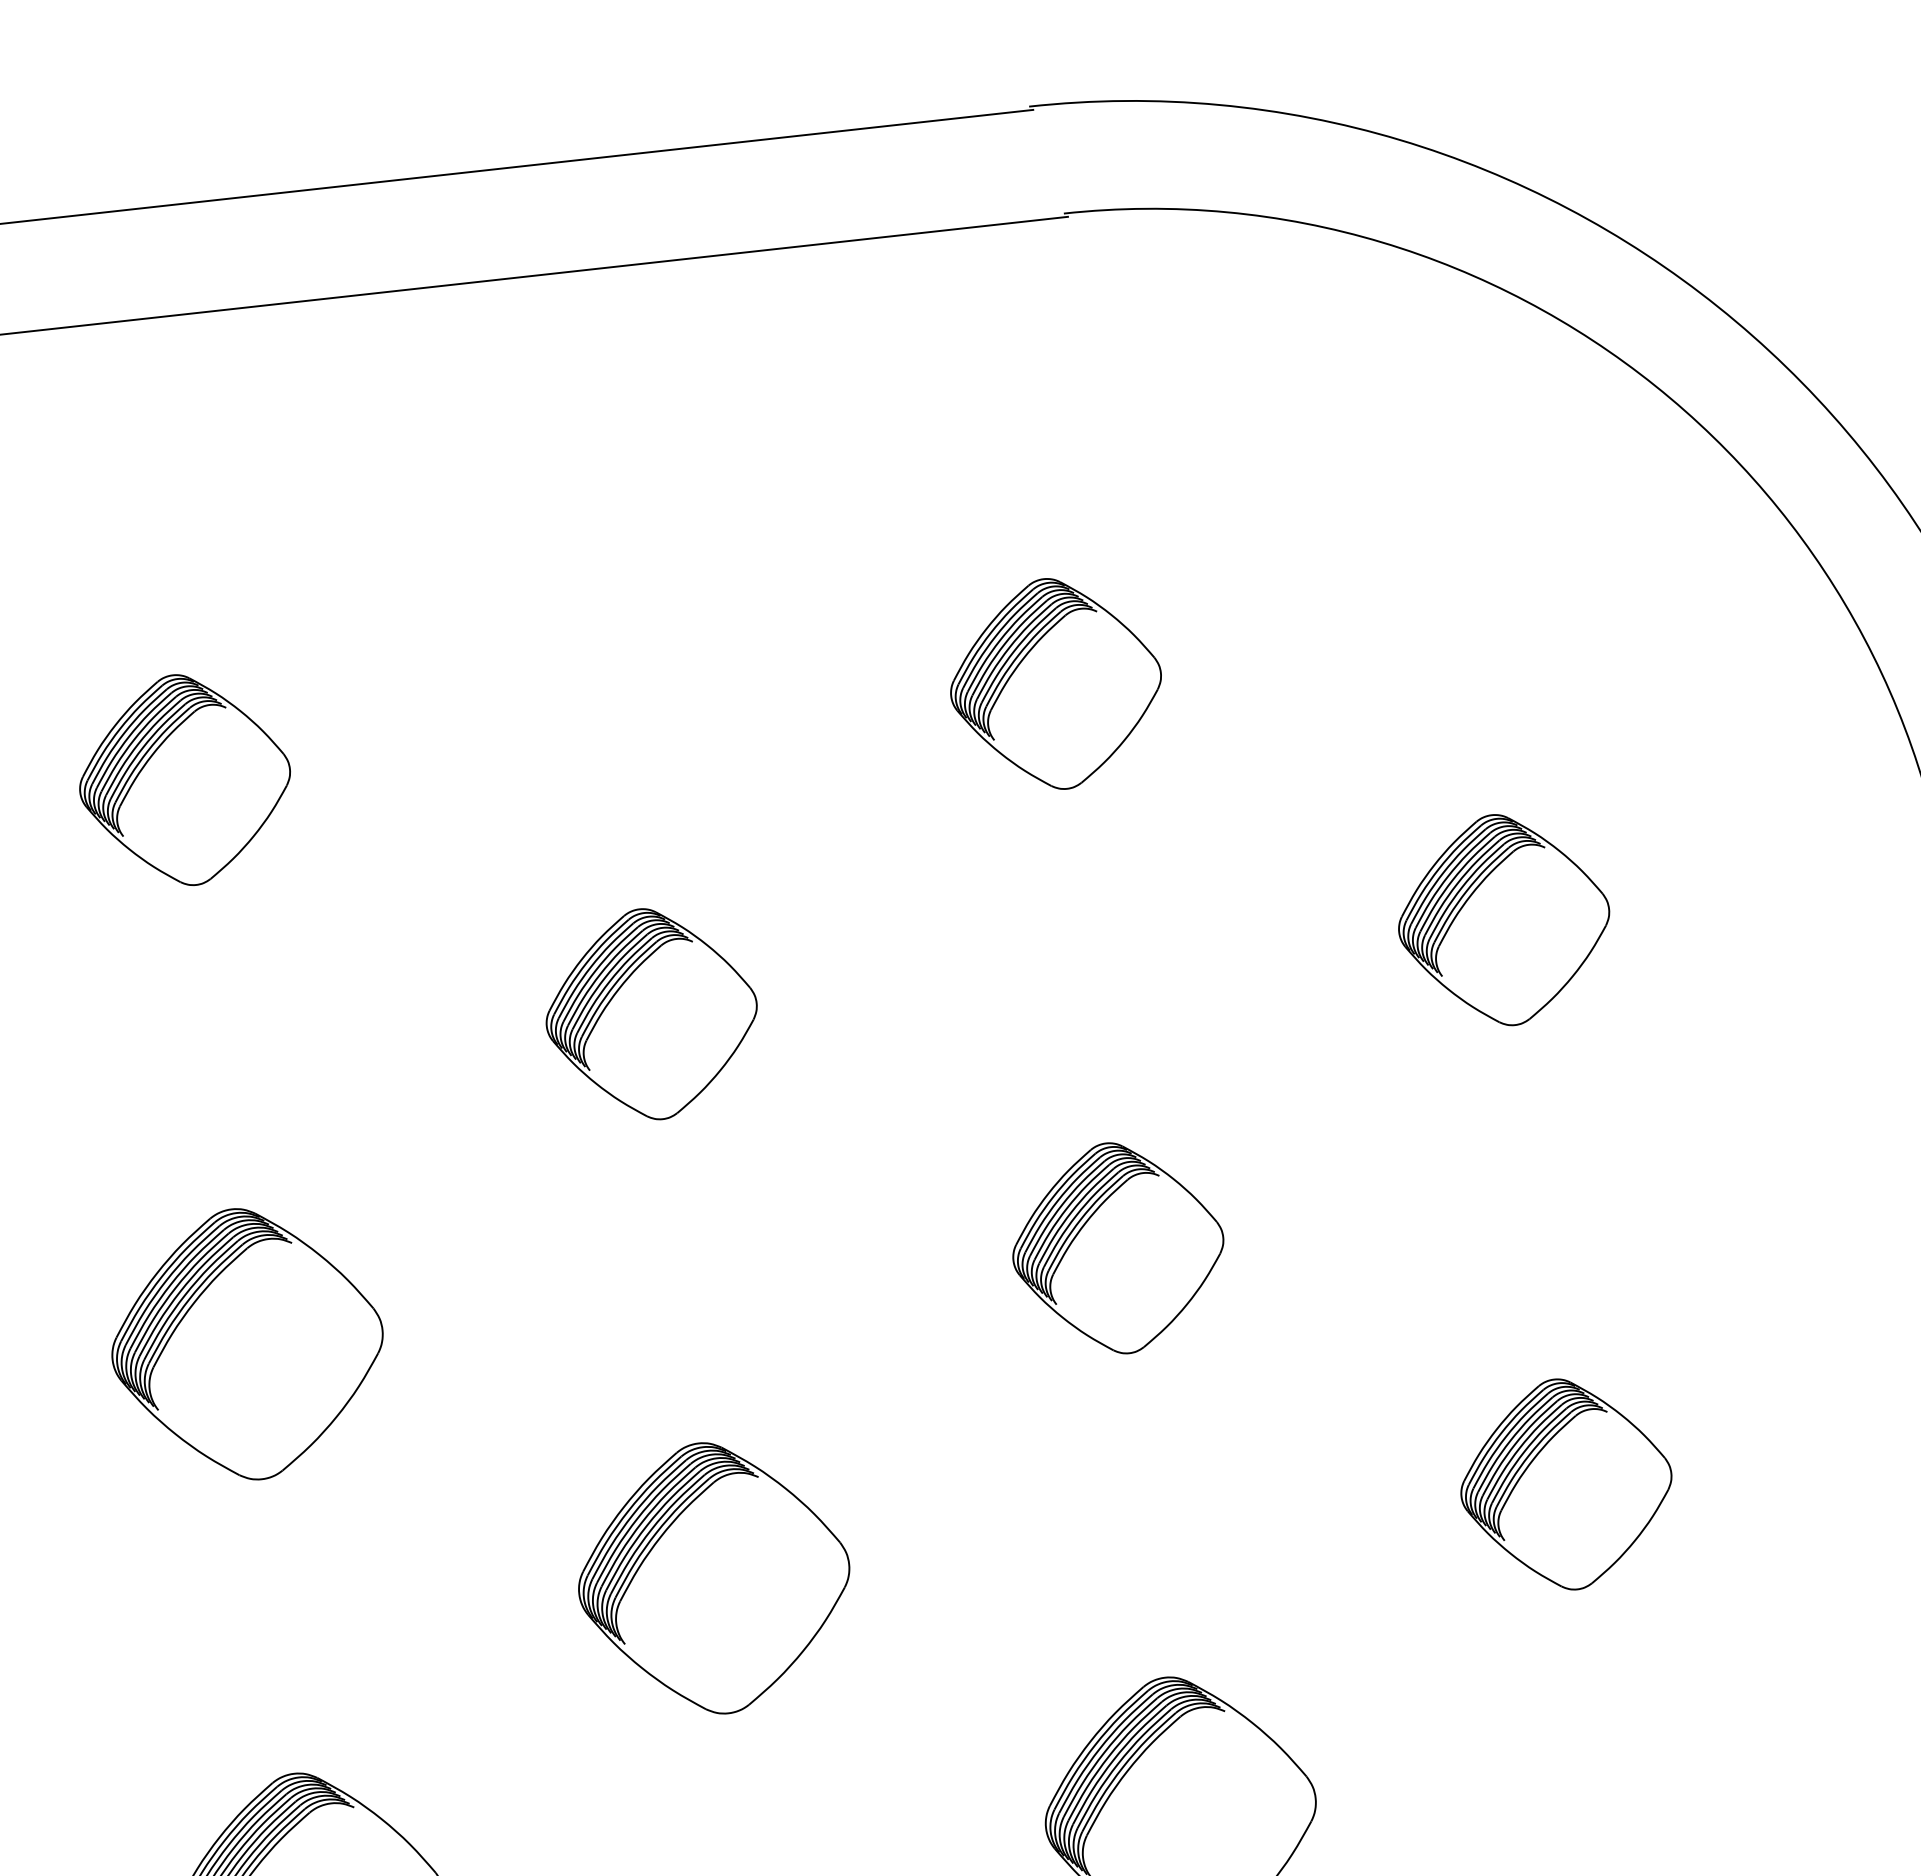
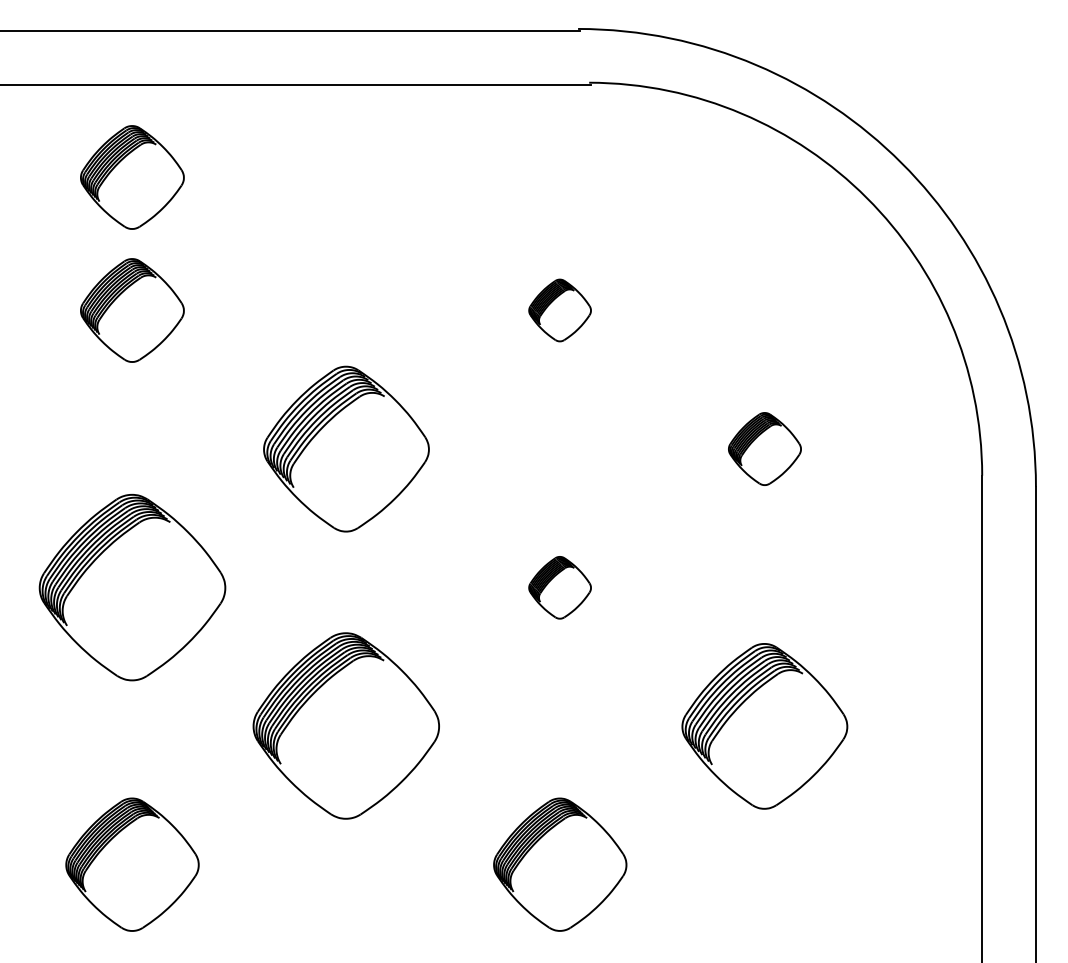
part: (155, 509) -> (132, 177), added
part: (1054, 684) -> (559, 310), size x0.6
part: (1503, 918) -> (764, 448), size x0.7
part: (649, 1013) -> (345, 448), size x1.6
part: (1116, 1248) -> (559, 587), size x0.6
part: (247, 1344) -> (132, 587), size x1.4
part: (1565, 1483) -> (764, 725), size x1.6
part: (714, 1579) -> (346, 726), size x1.4

